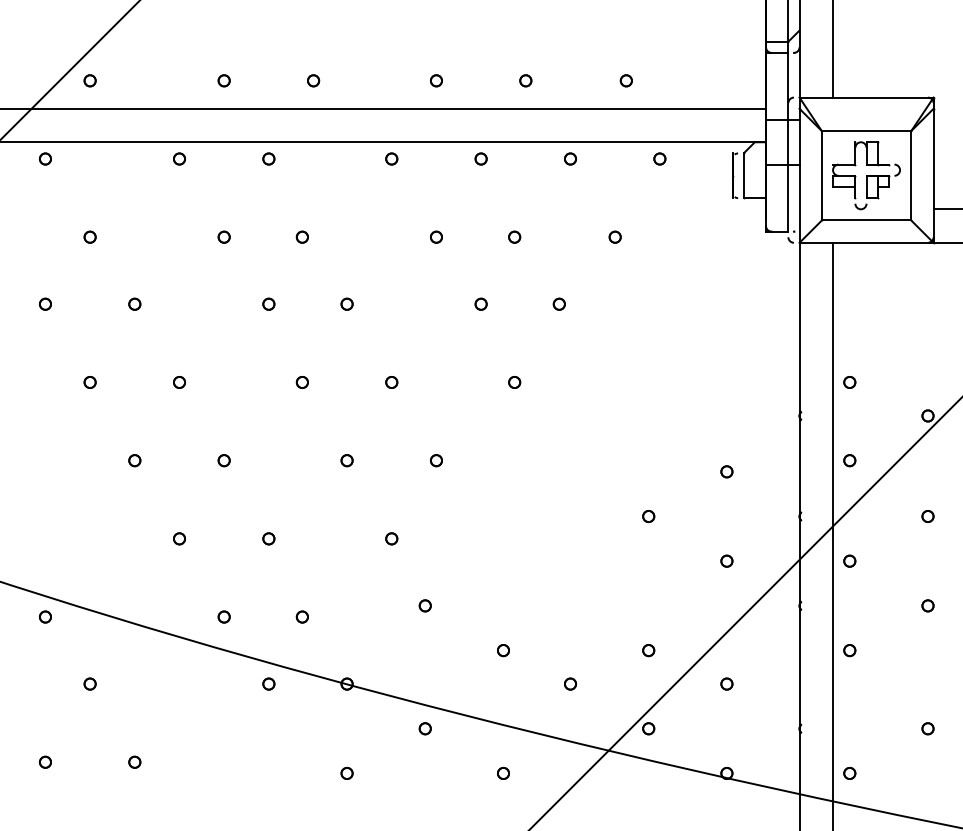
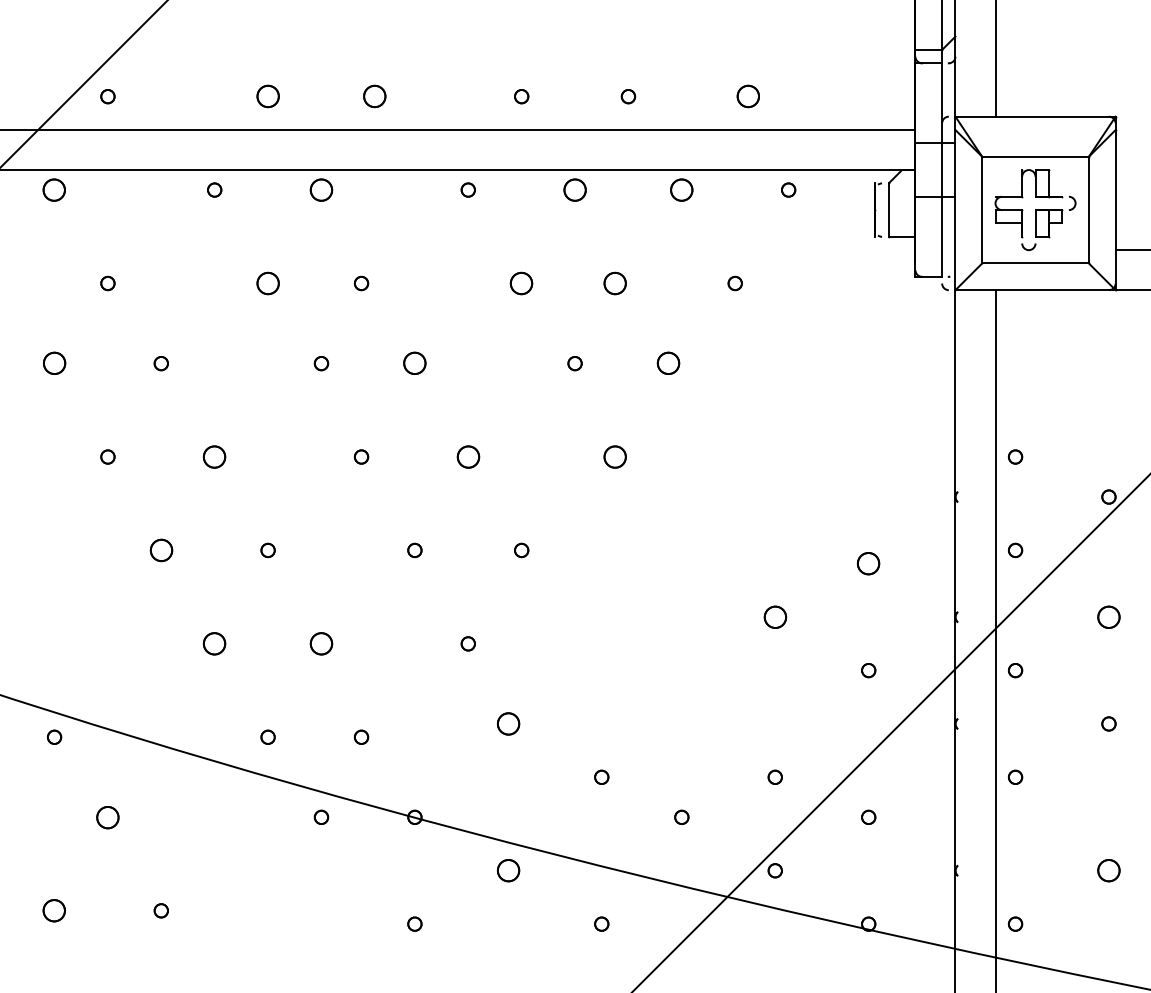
part: (223, 80) -> (267, 96), size x1.6
part: (313, 80) -> (374, 96), size x1.6
part: (626, 80) -> (748, 96), size x1.6
part: (45, 158) -> (54, 189), size x1.6
part: (268, 158) -> (321, 189), size x1.6
part: (480, 158) -> (574, 189), size x1.6
part: (570, 158) -> (681, 189), size x1.6
part: (223, 237) -> (267, 283), size x1.6
part: (436, 237) -> (521, 283), size x1.6
part: (514, 237) -> (614, 283), size x1.6
part: (45, 304) -> (54, 363), size x1.6
part: (346, 304) -> (414, 363), size x1.6
part: (559, 304) -> (668, 363), size x1.6
part: (179, 382) -> (214, 456), size x1.6
part: (391, 382) -> (467, 456), size x1.6
part: (514, 382) -> (614, 456), size x1.6
part: (134, 460) -> (160, 550), size x1.6
part: (726, 471) -> (868, 563), size x1.6
part: (648, 515) -> (774, 616), size x1.6
part: (927, 515) -> (1108, 616), size x1.6
part: (179, 538) -> (214, 643), size x1.6
part: (268, 538) -> (321, 643), size x1.6
part: (424, 605) -> (507, 723), size x1.6
part: (89, 683) -> (107, 816), size x1.6
part: (424, 728) -> (507, 870), size x1.6
part: (927, 728) -> (1108, 870), size x1.6
part: (45, 762) -> (54, 910), size x1.6

